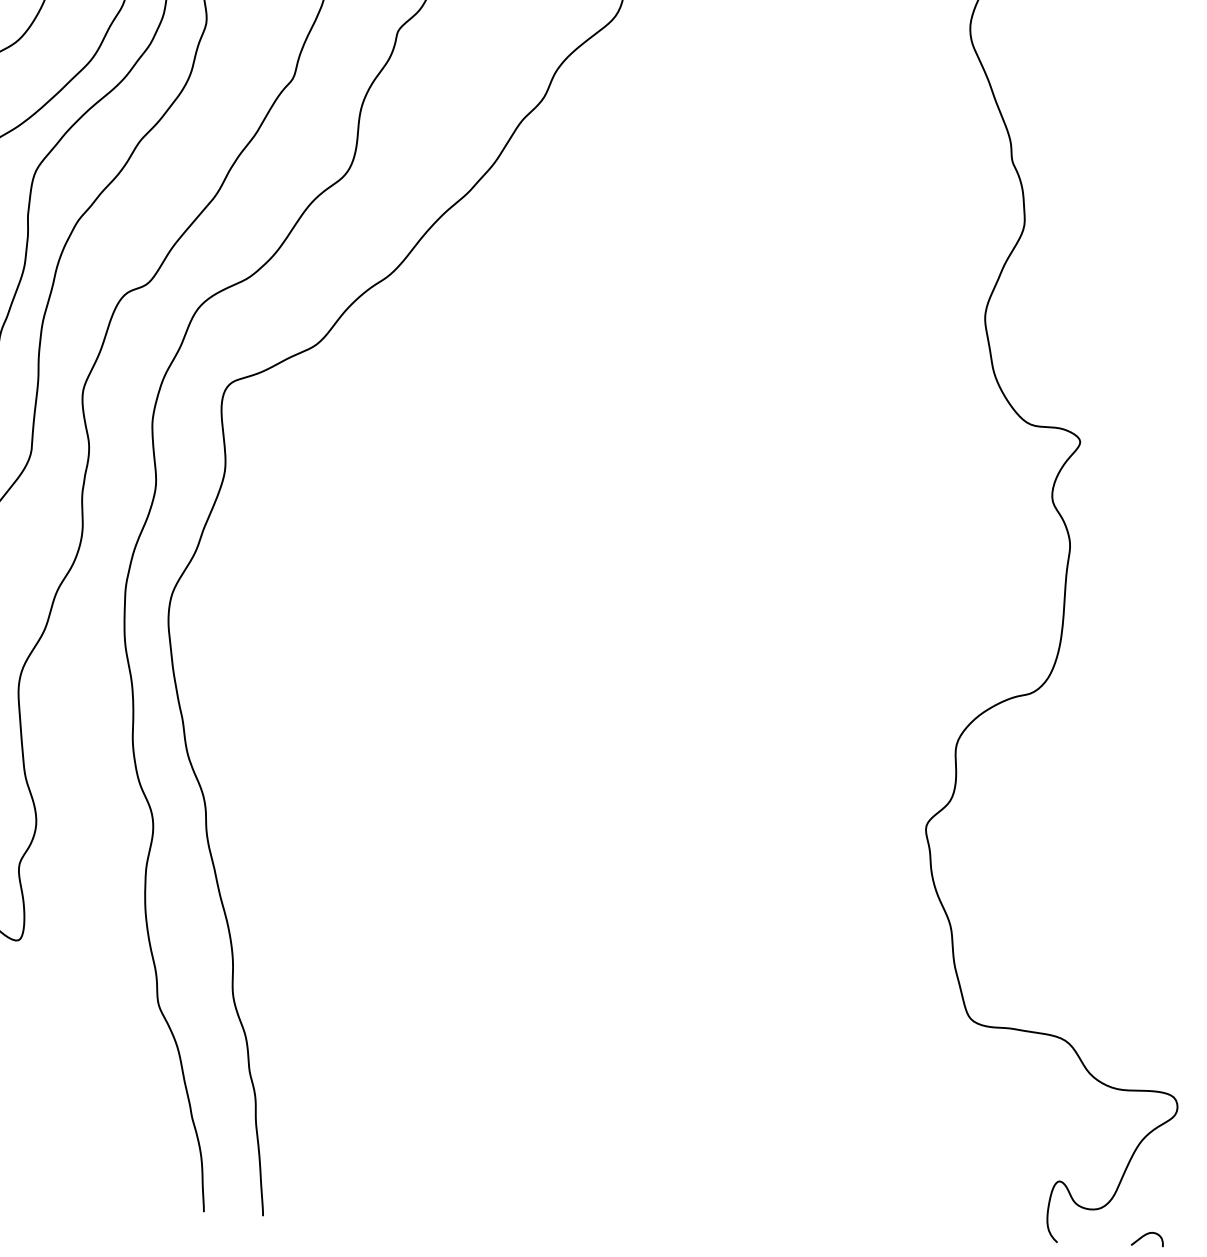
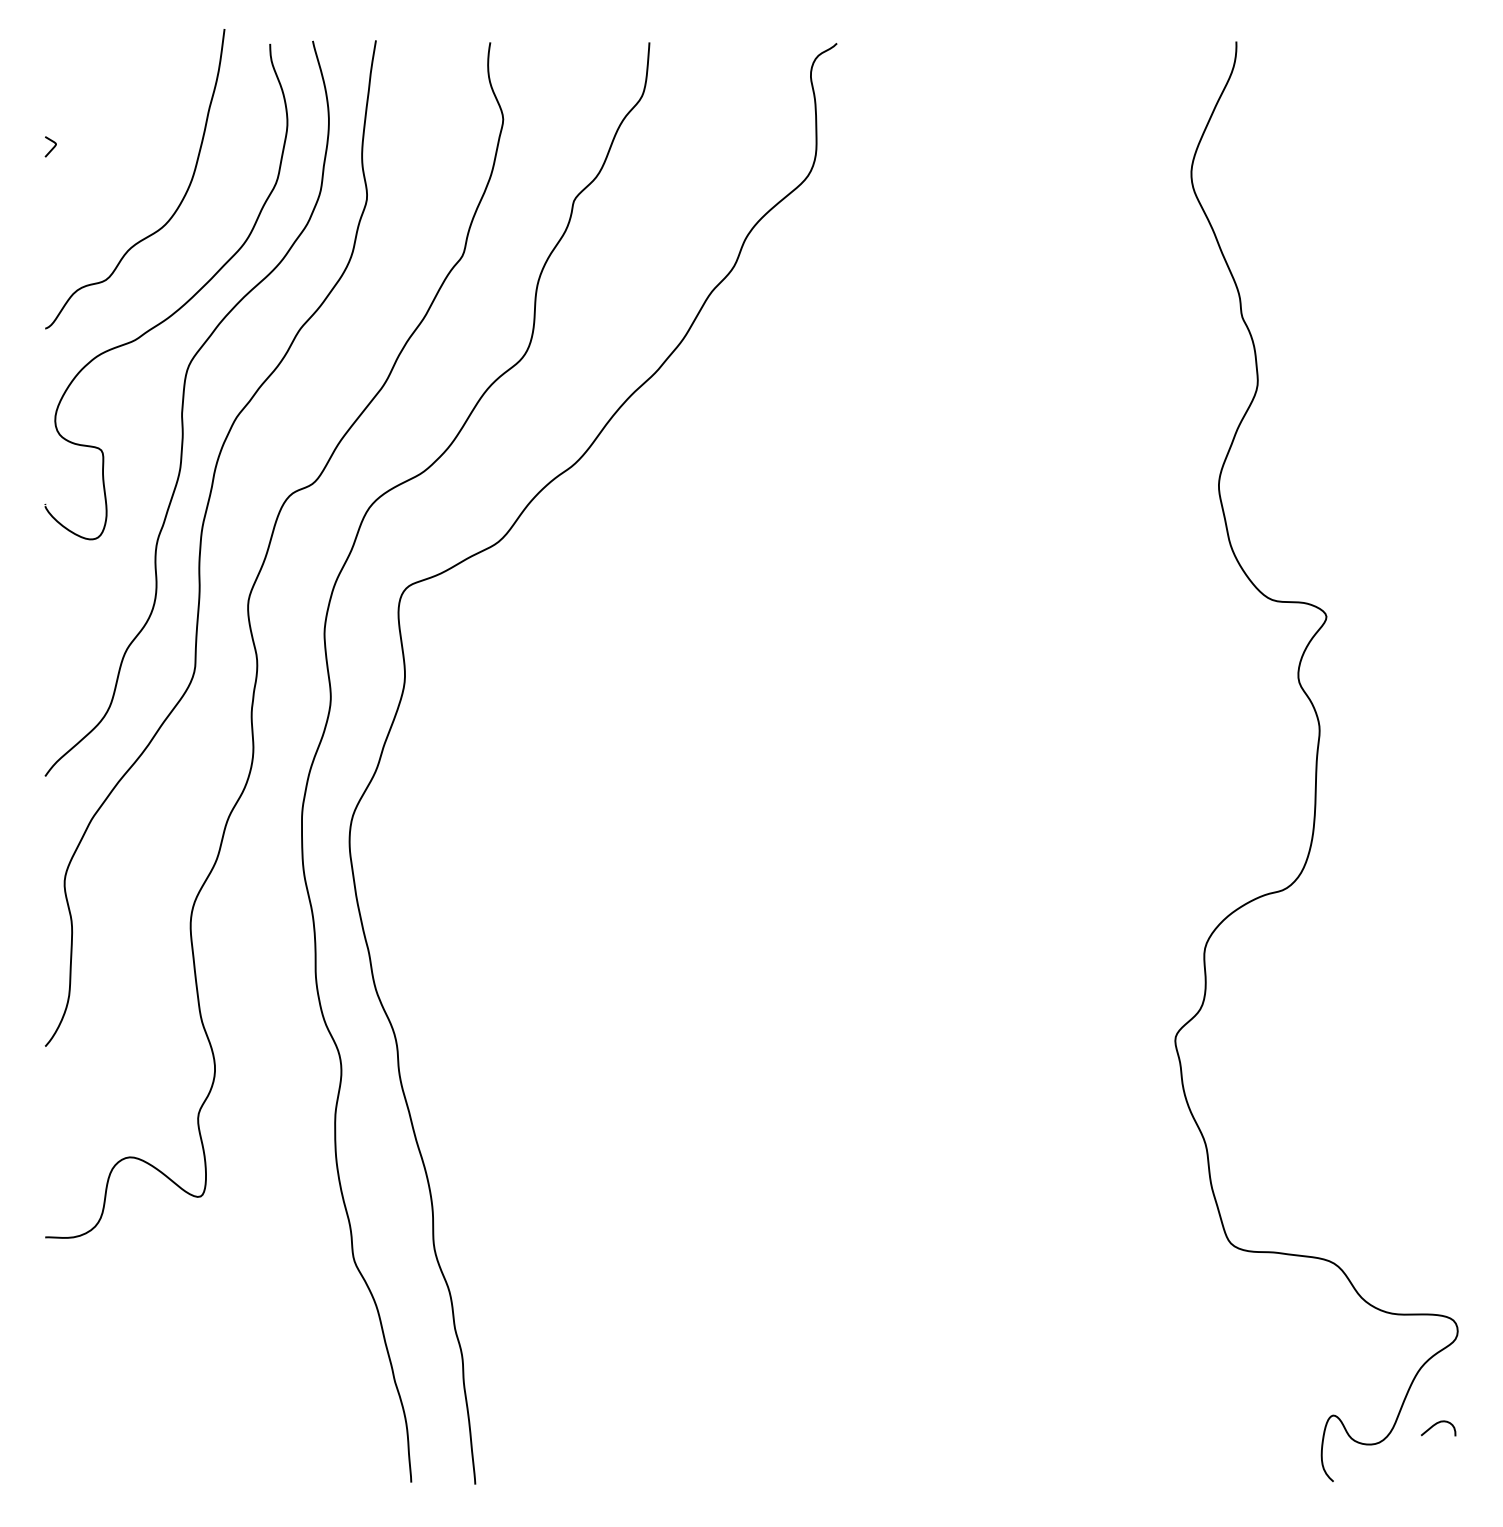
curve: (1146, 1235) -> (1437, 1424), moved

